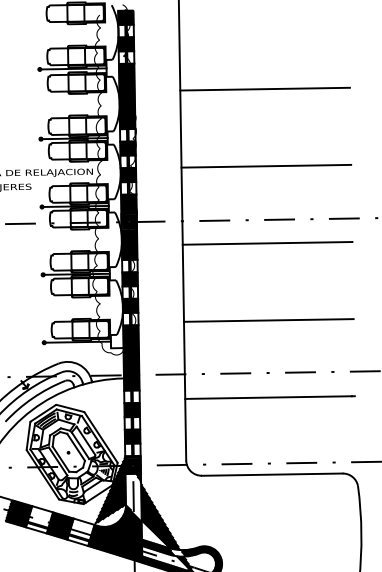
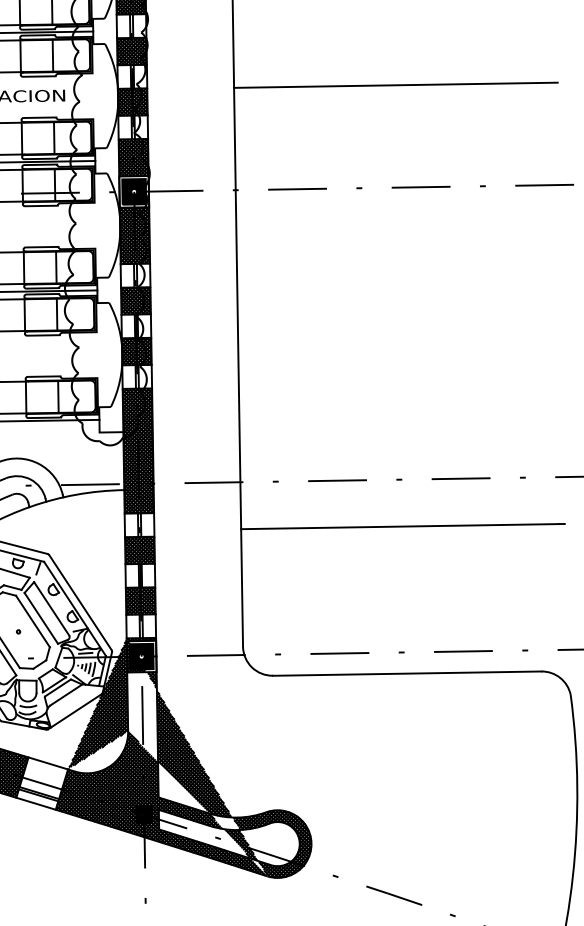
line: (267, 243) -> (398, 232), removed
line: (268, 320) -> (400, 379), removed

